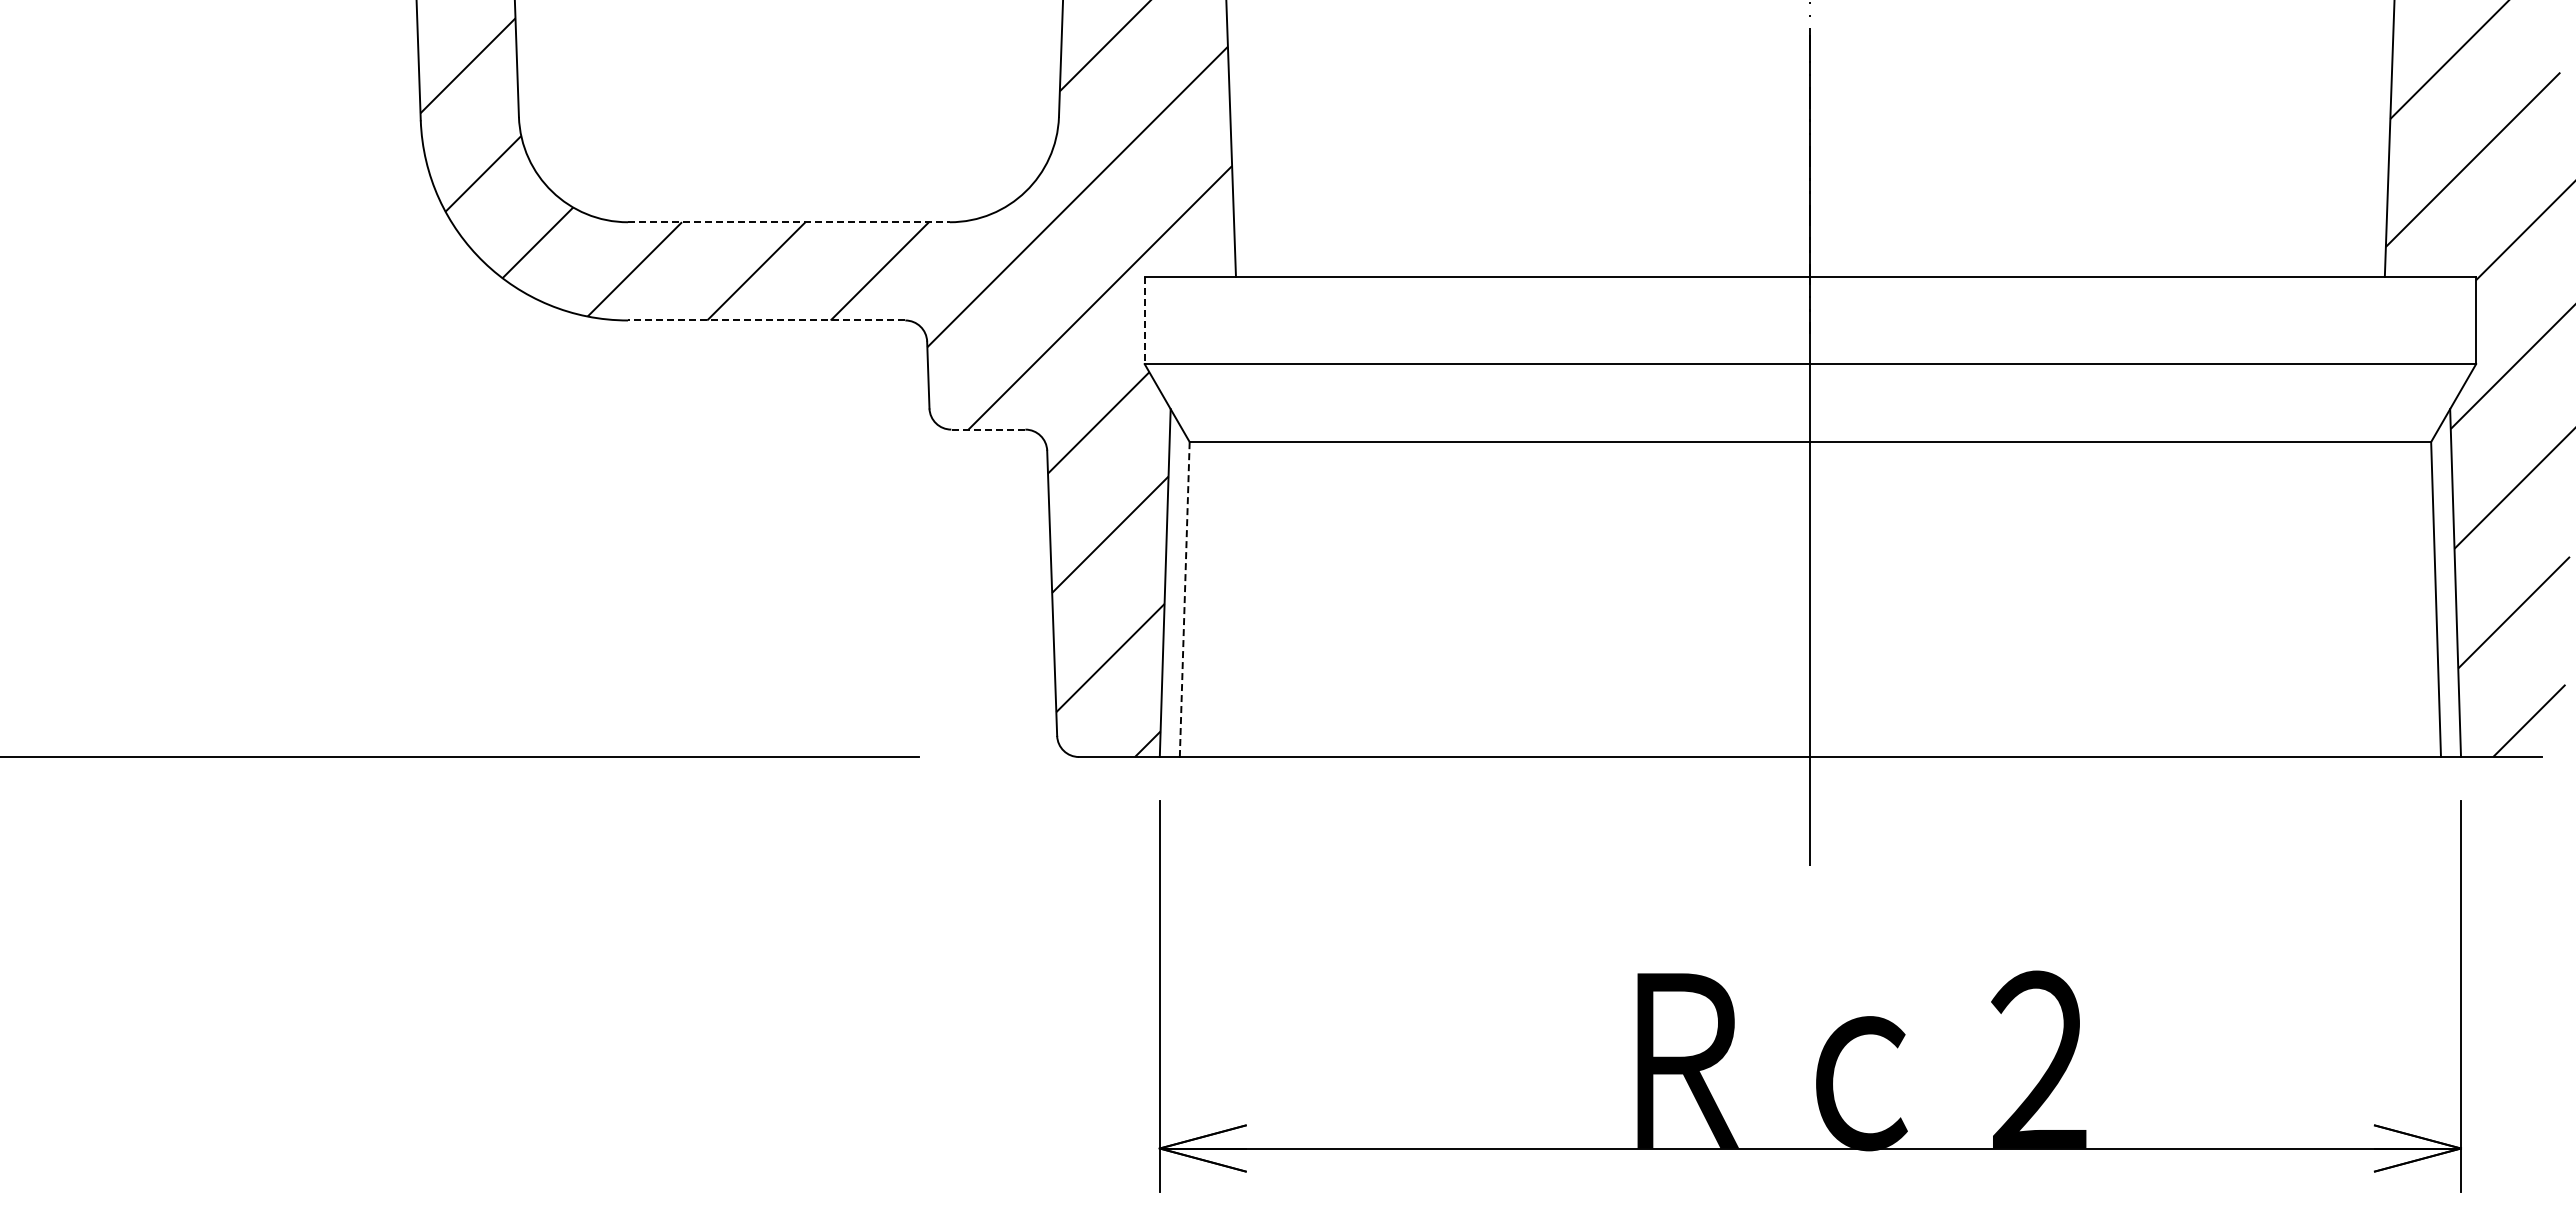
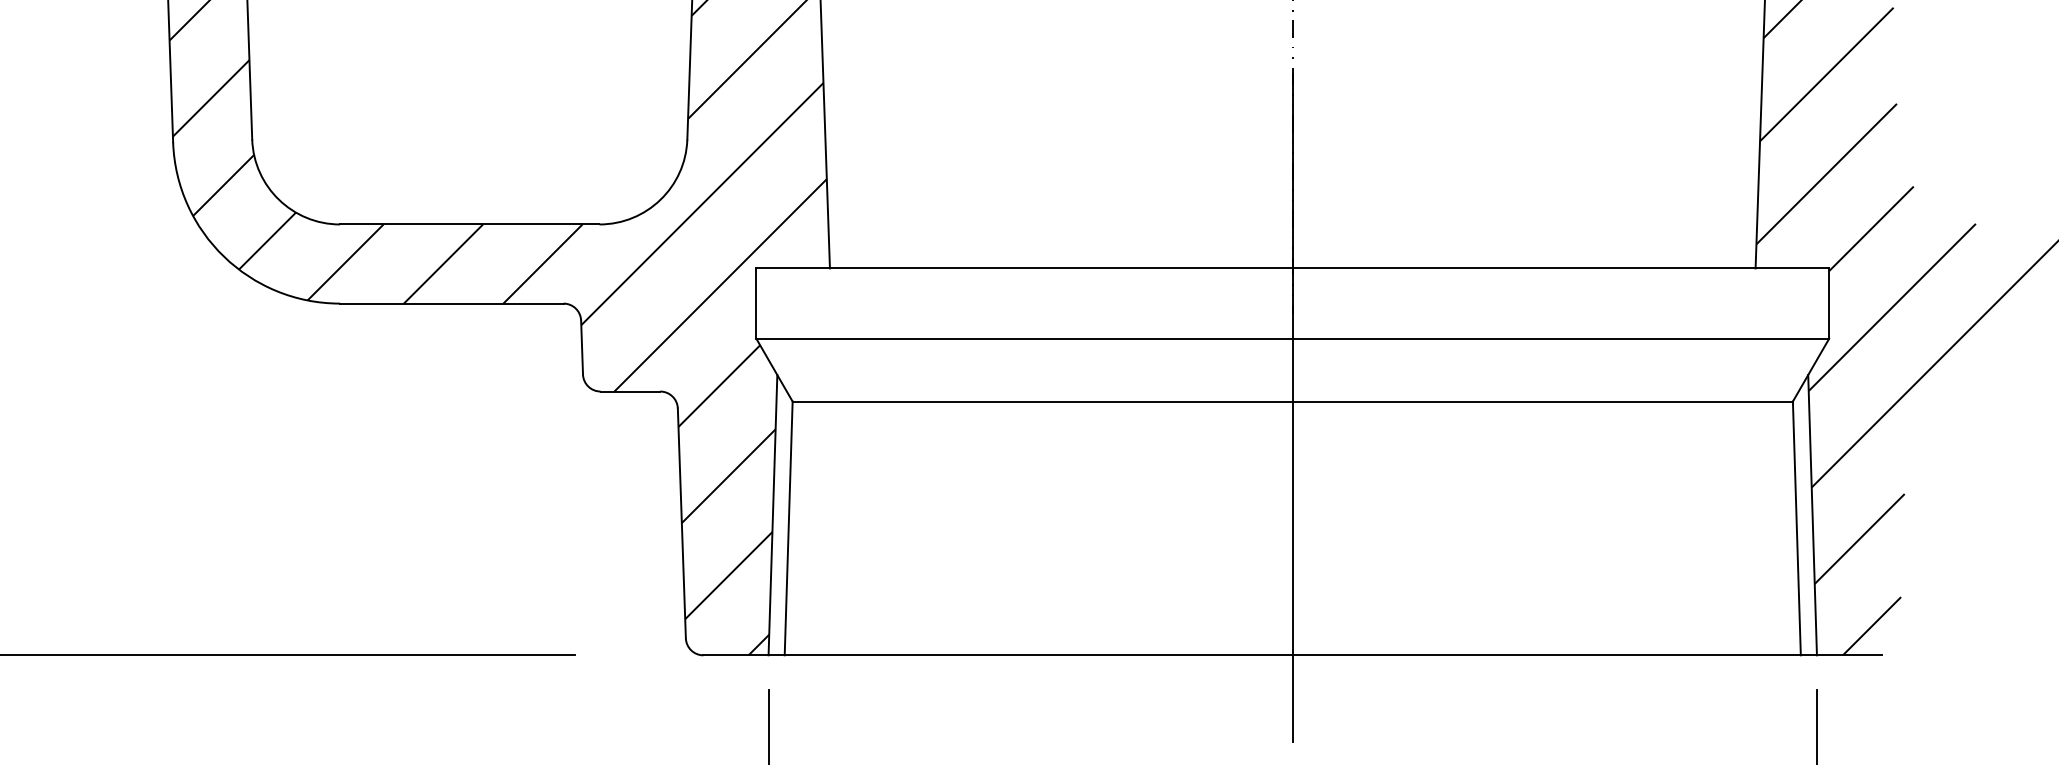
line: (788, 222) -> (469, 224), dashed -> solid
line: (766, 320) -> (451, 303), dashed -> solid
line: (1144, 320) -> (756, 303), dashed -> solid
line: (987, 429) -> (629, 391), dashed -> solid
line: (1184, 599) -> (788, 528), dashed -> solid

